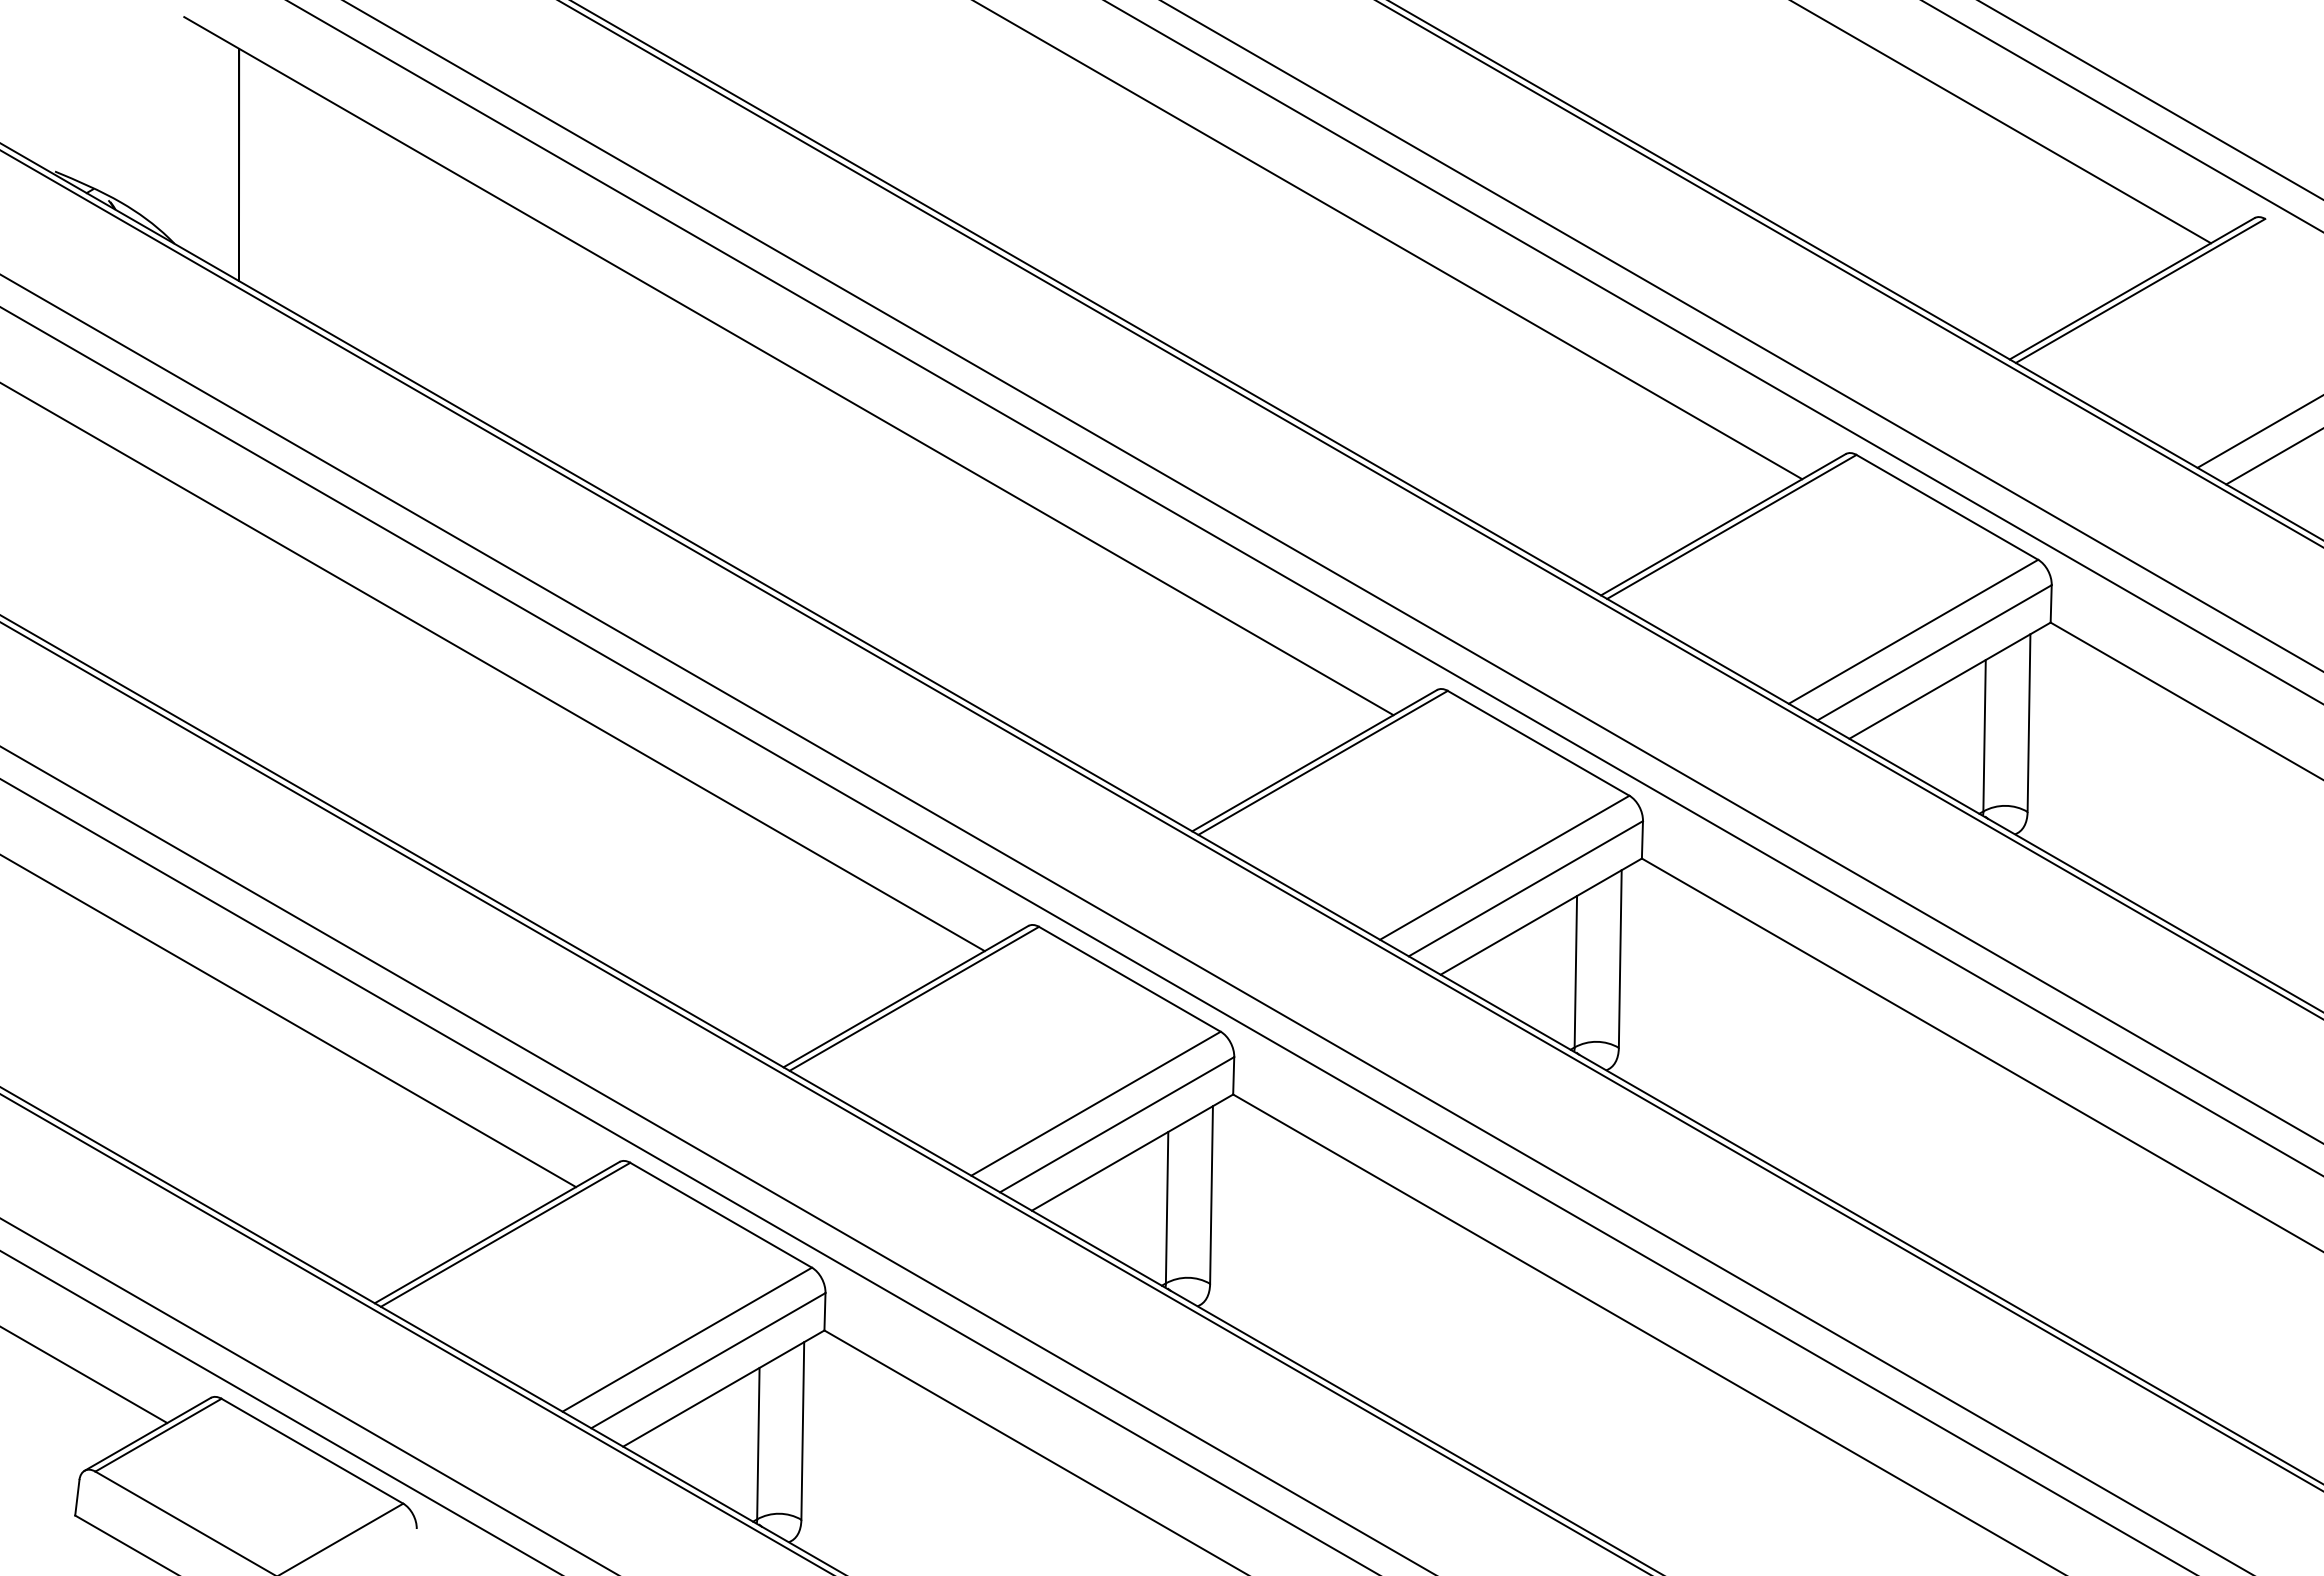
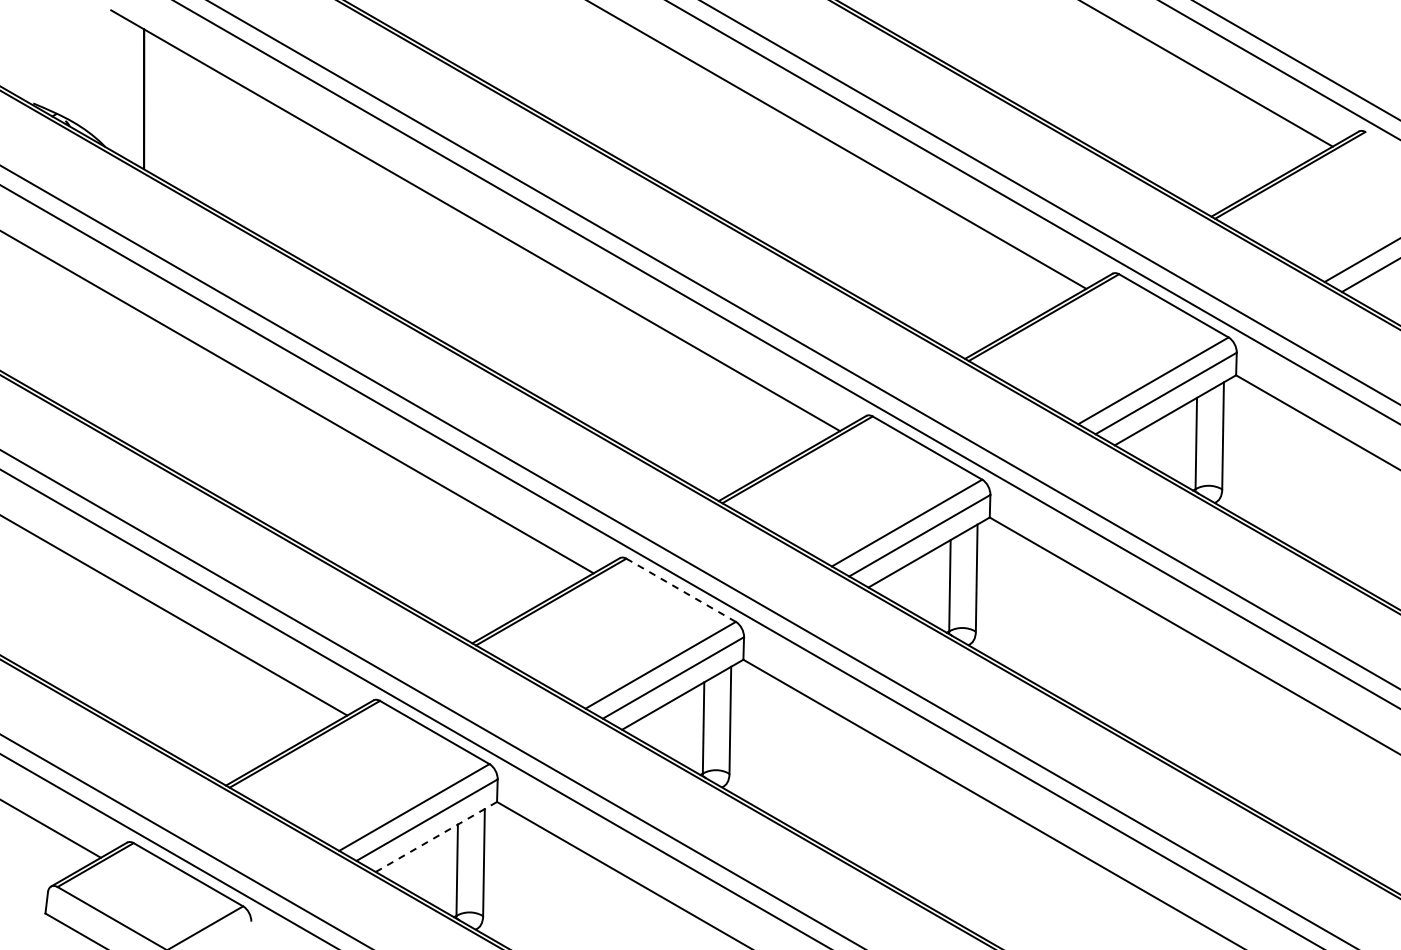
line: (1128, 979) -> (680, 590), solid -> dashed
line: (723, 1387) -> (436, 836), solid -> dashed

